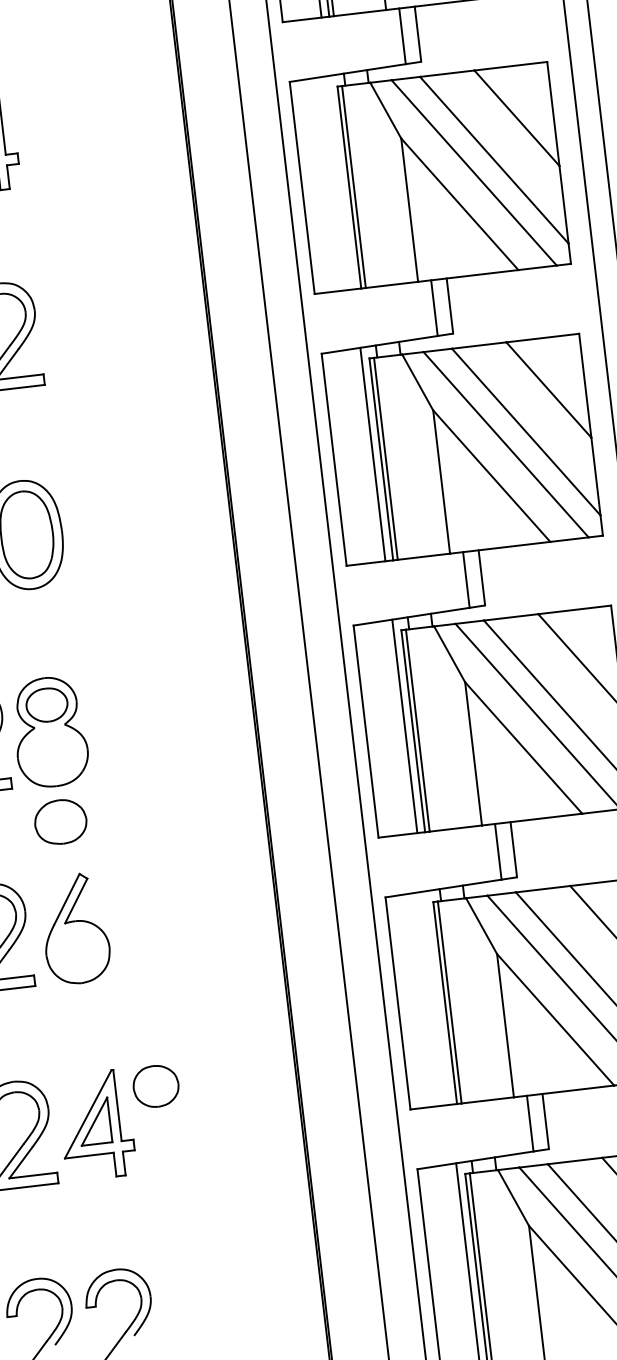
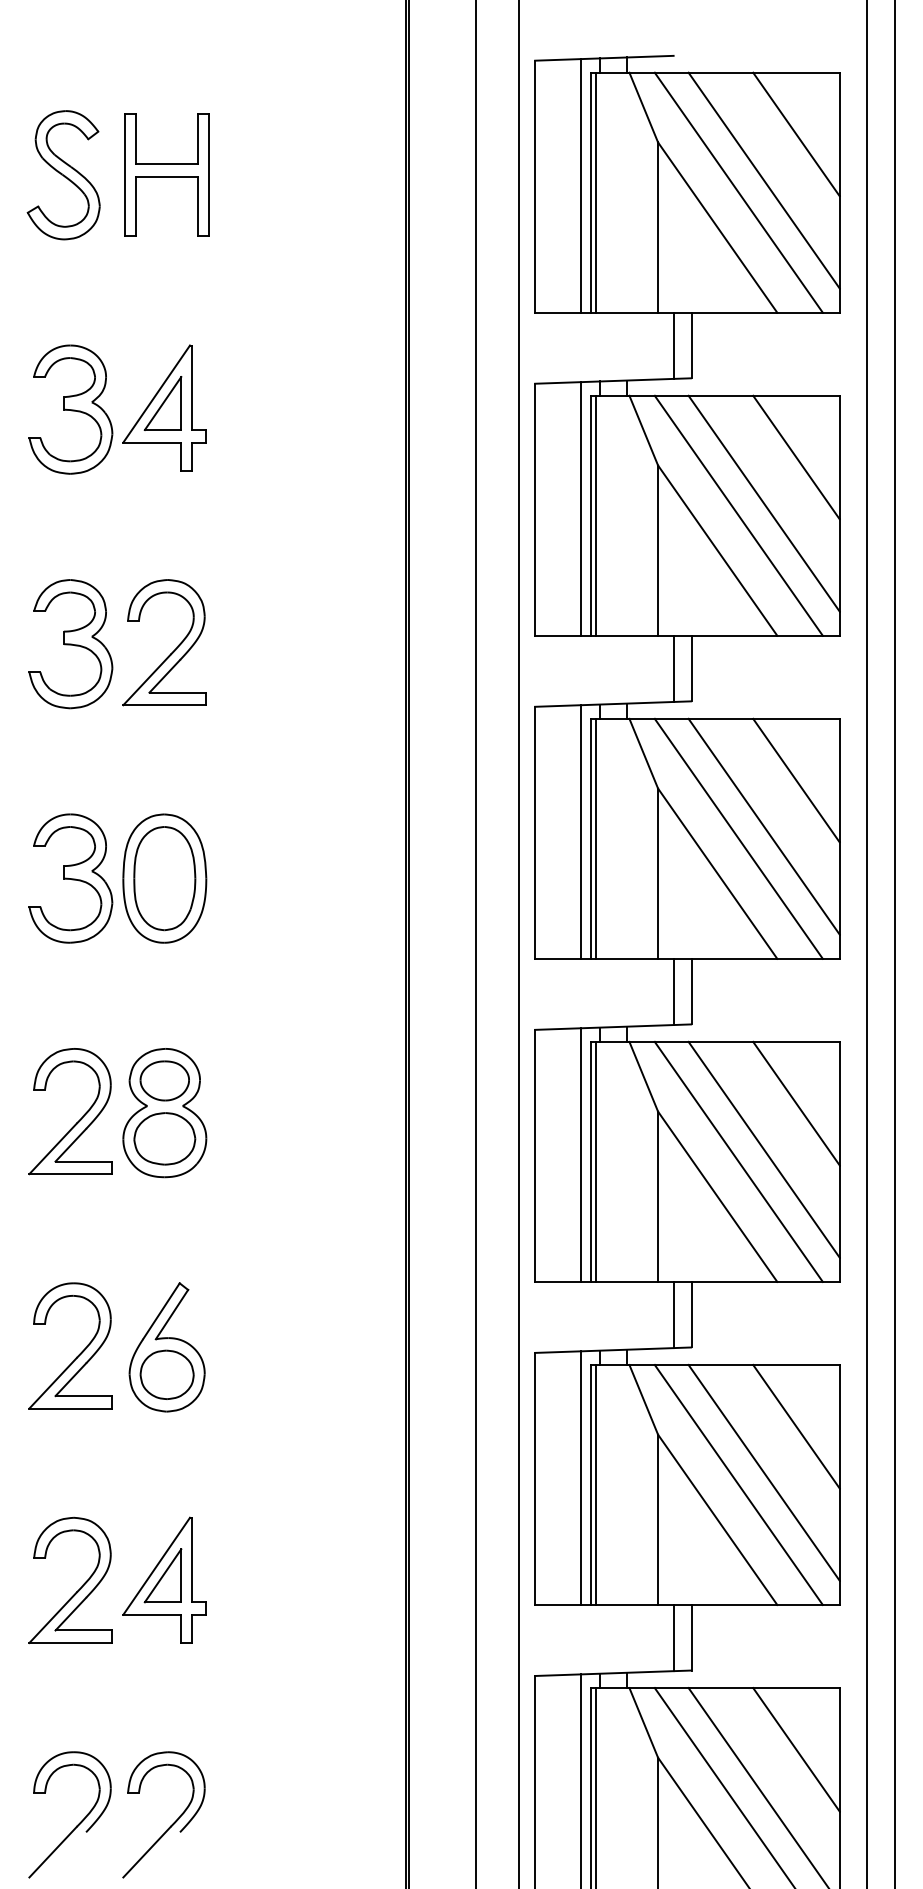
line: (341, 182) -> (581, 508), added
part: (60, 821) -> (164, 1138), moved
line: (436, 997) -> (581, 1477), added
part: (155, 1086) -> (166, 1374), moved

